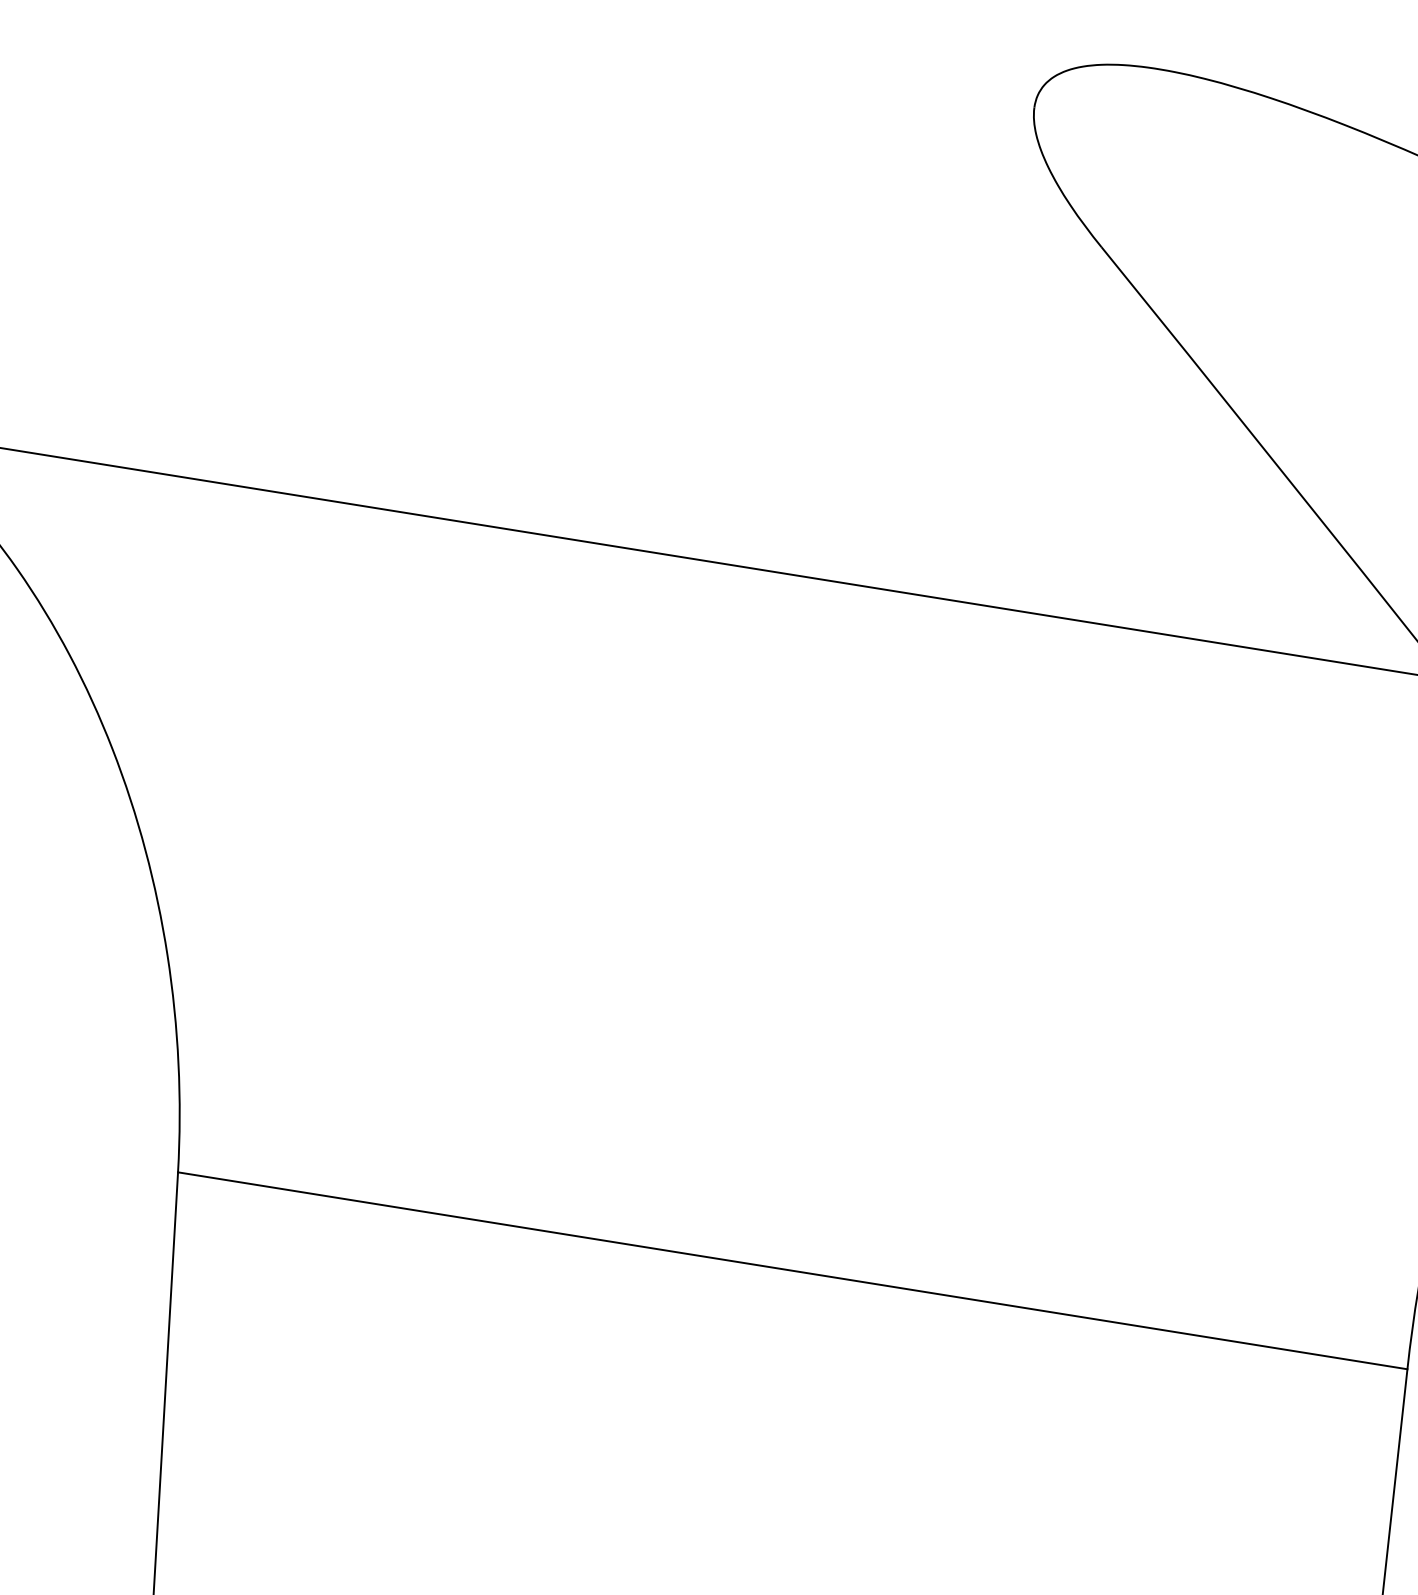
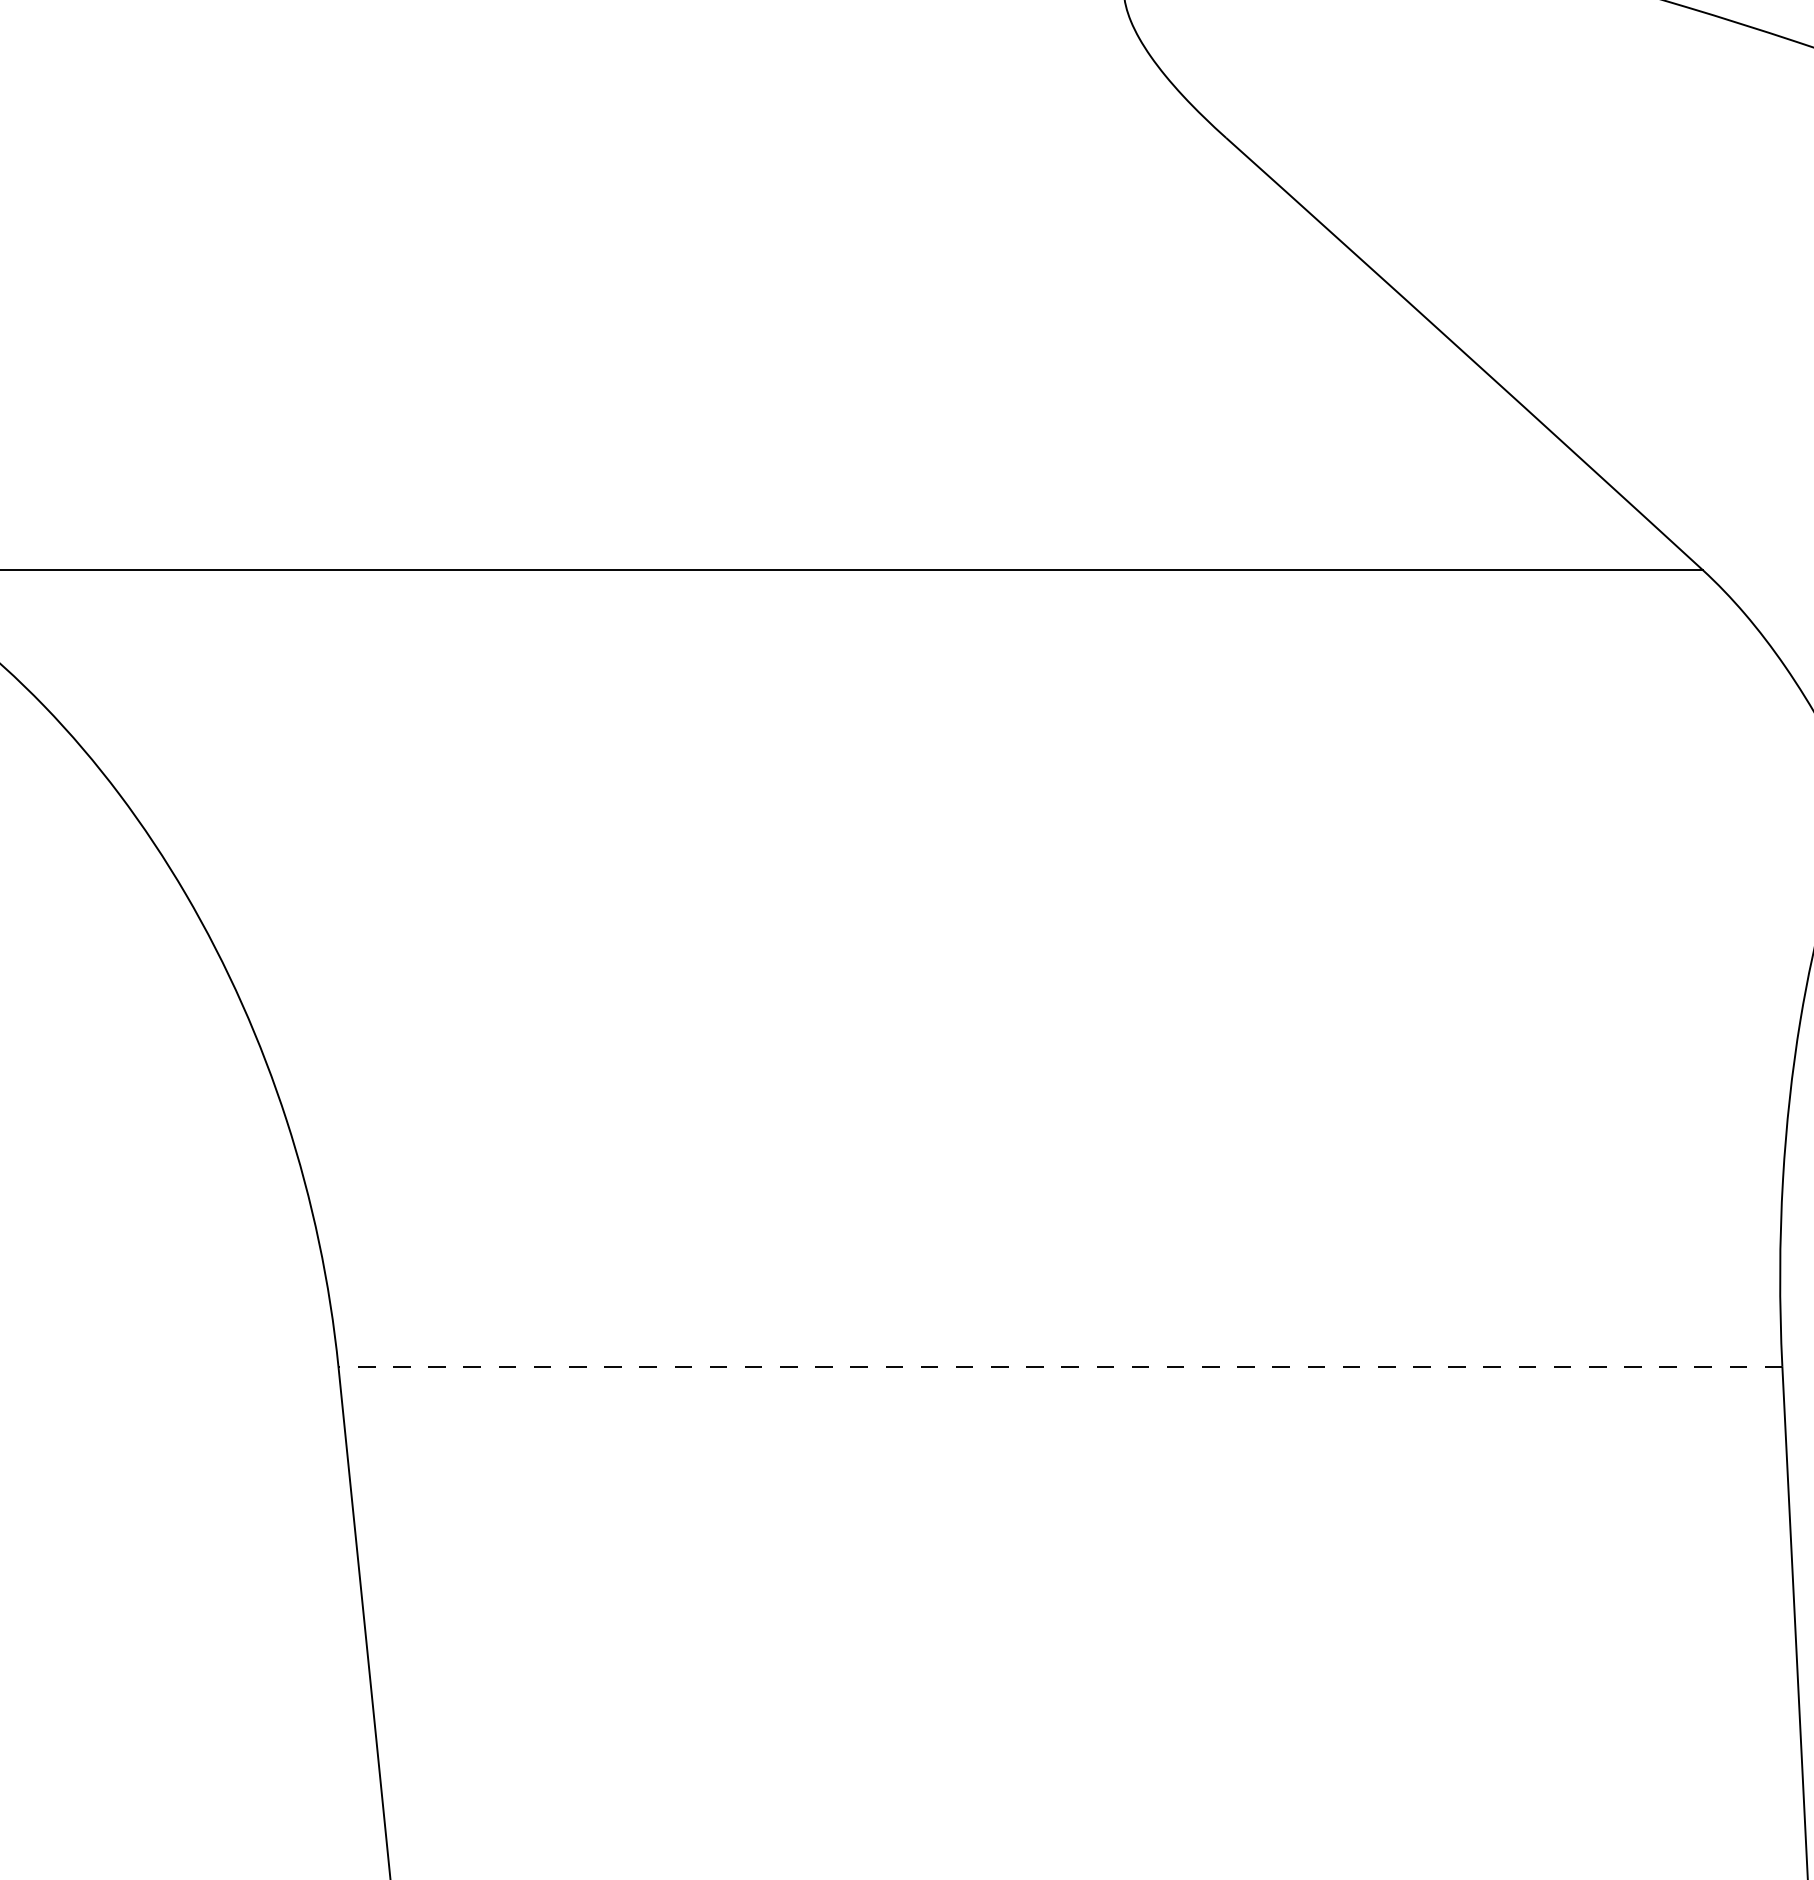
line: (792, 1270) -> (1060, 1366), solid -> dashed

